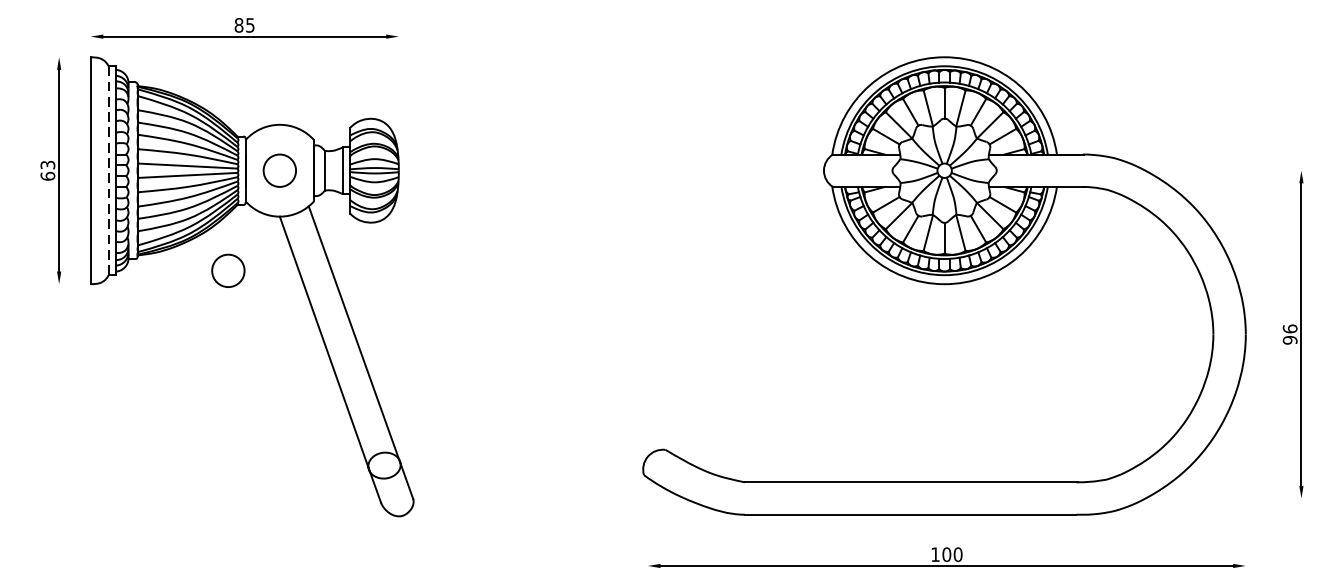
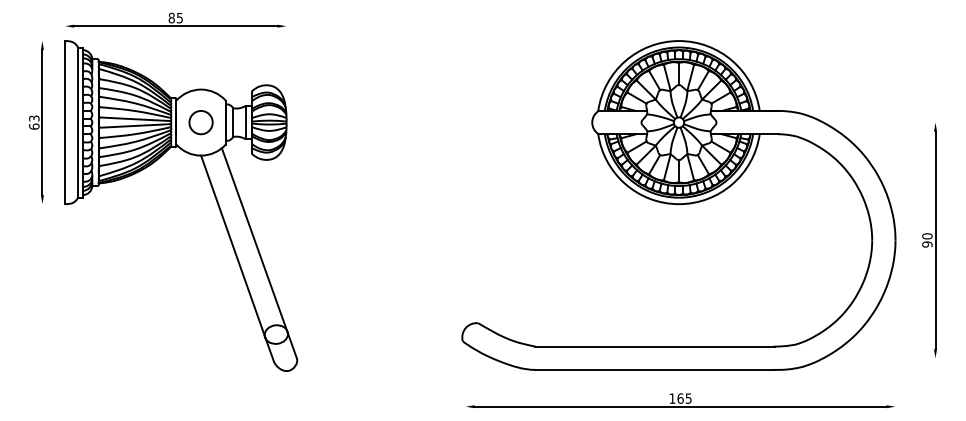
line: (109, 171) -> (78, 123), dashed -> solid
circle: (227, 270) -> (163, 194), removed
text: (1290, 329) -> (927, 236), 96 -> 90
text: (952, 554) -> (684, 398), 100 -> 165

